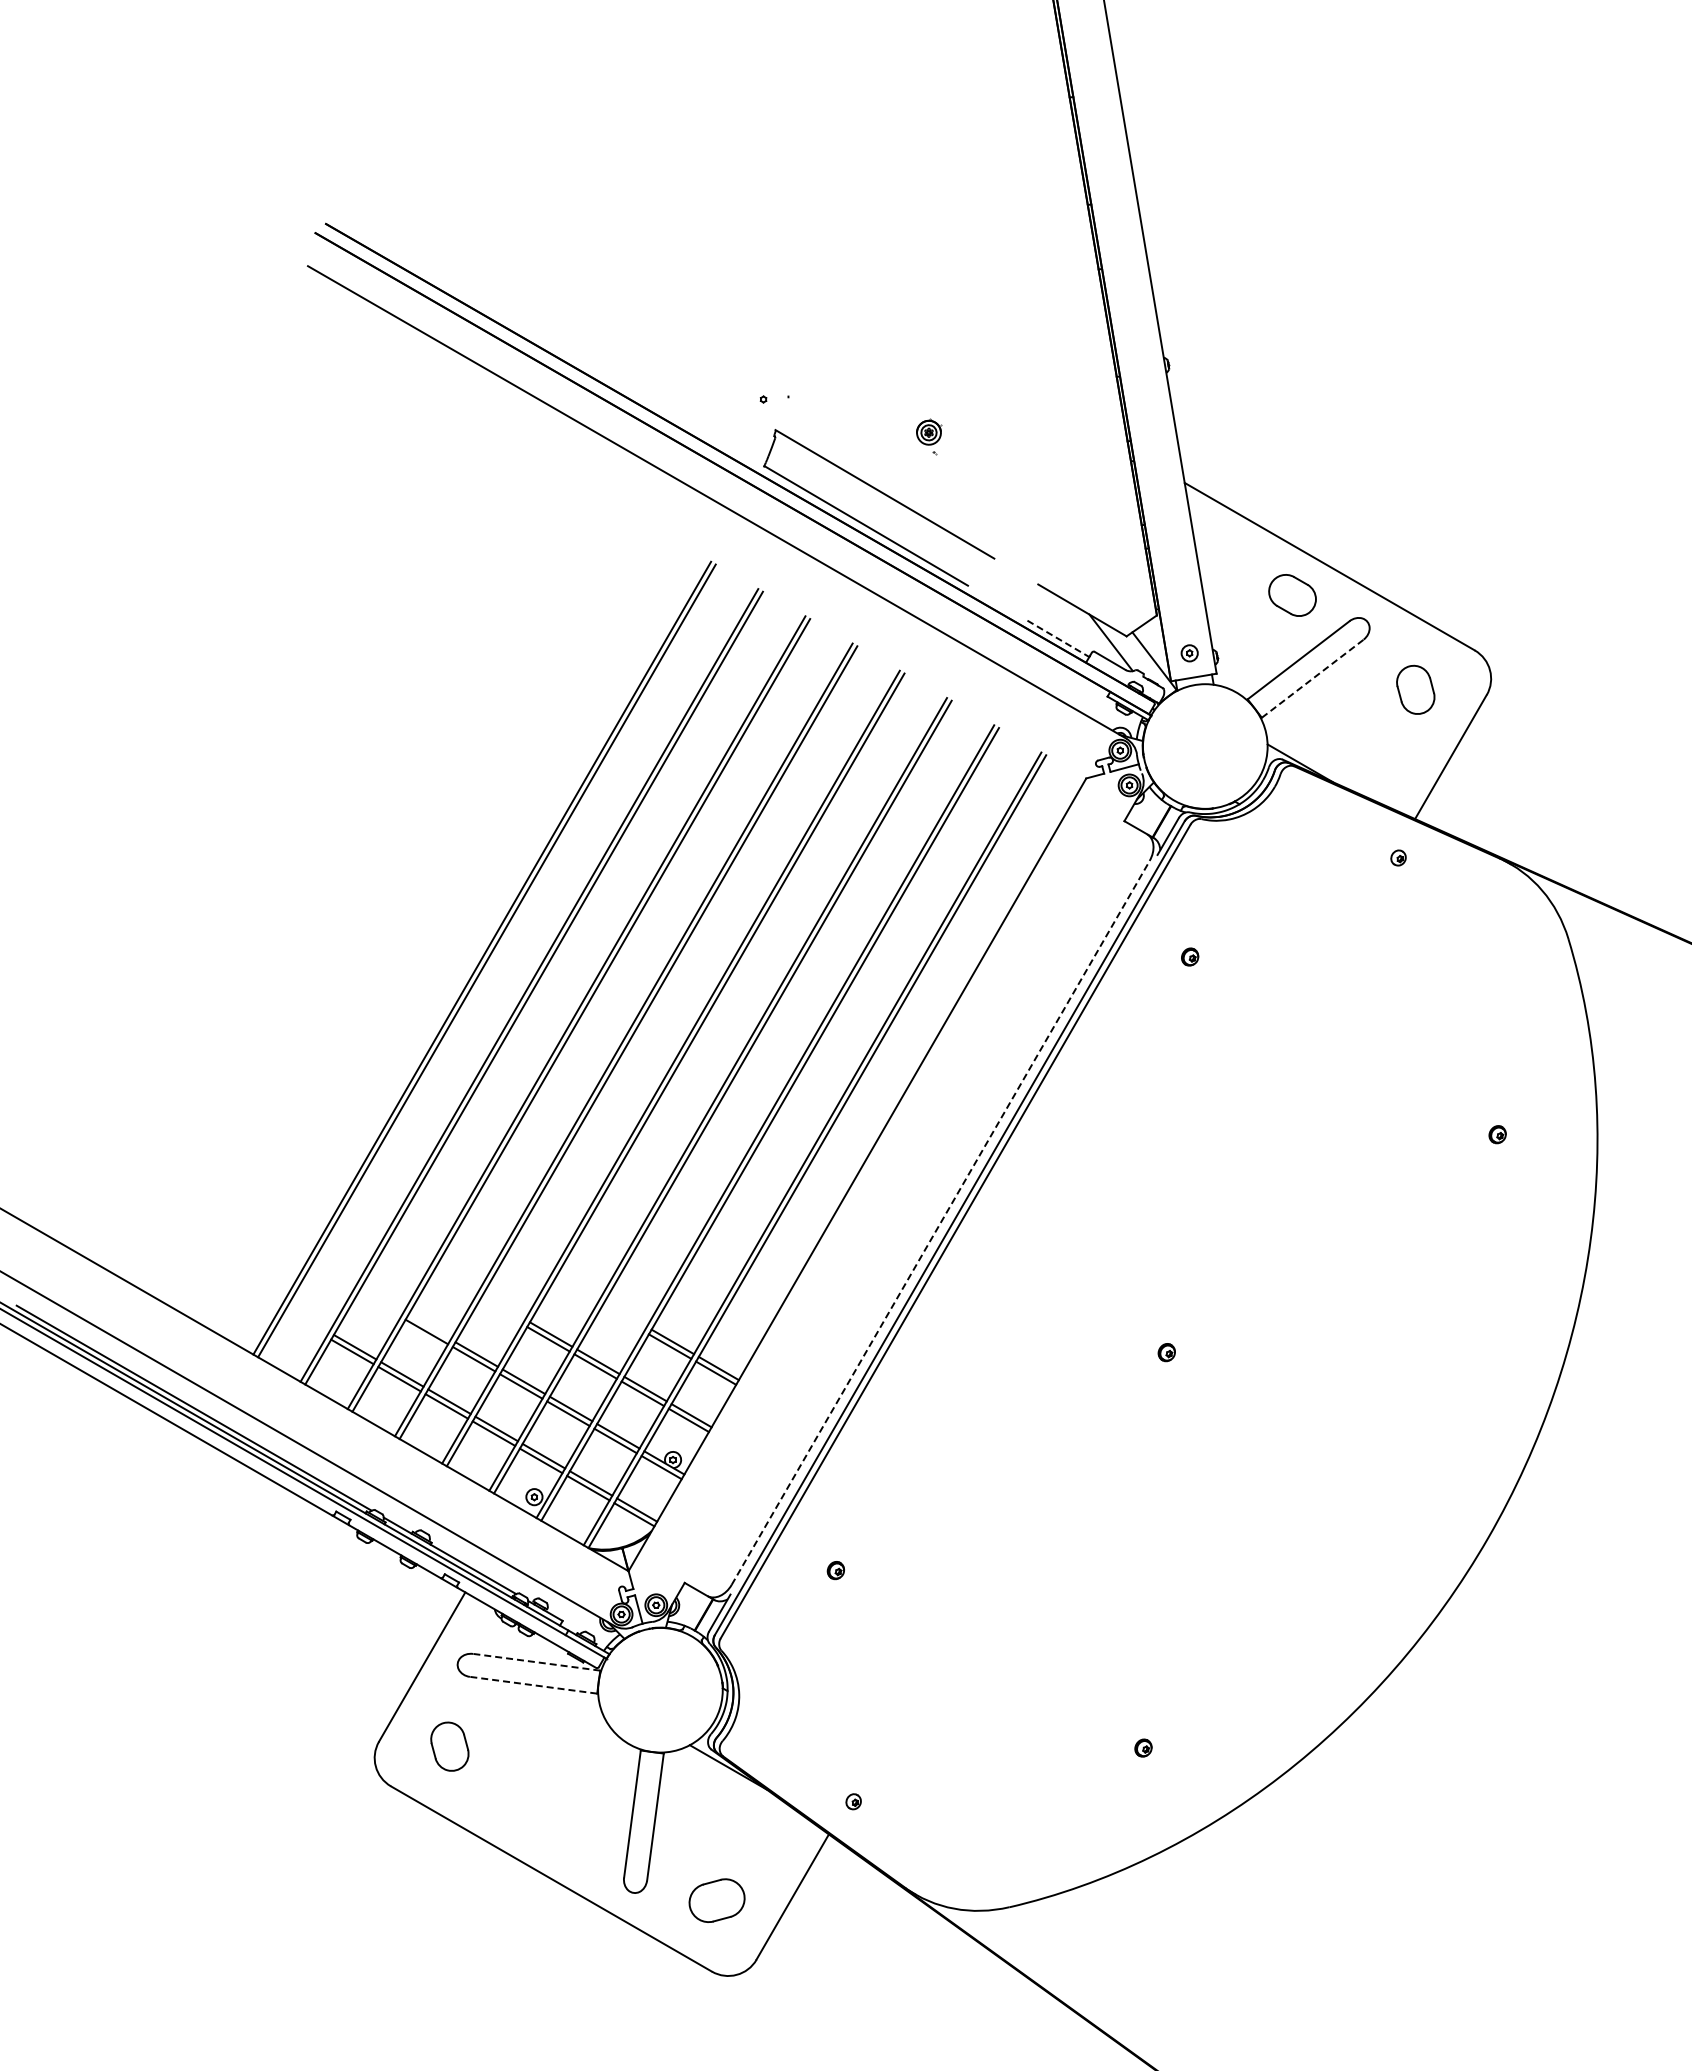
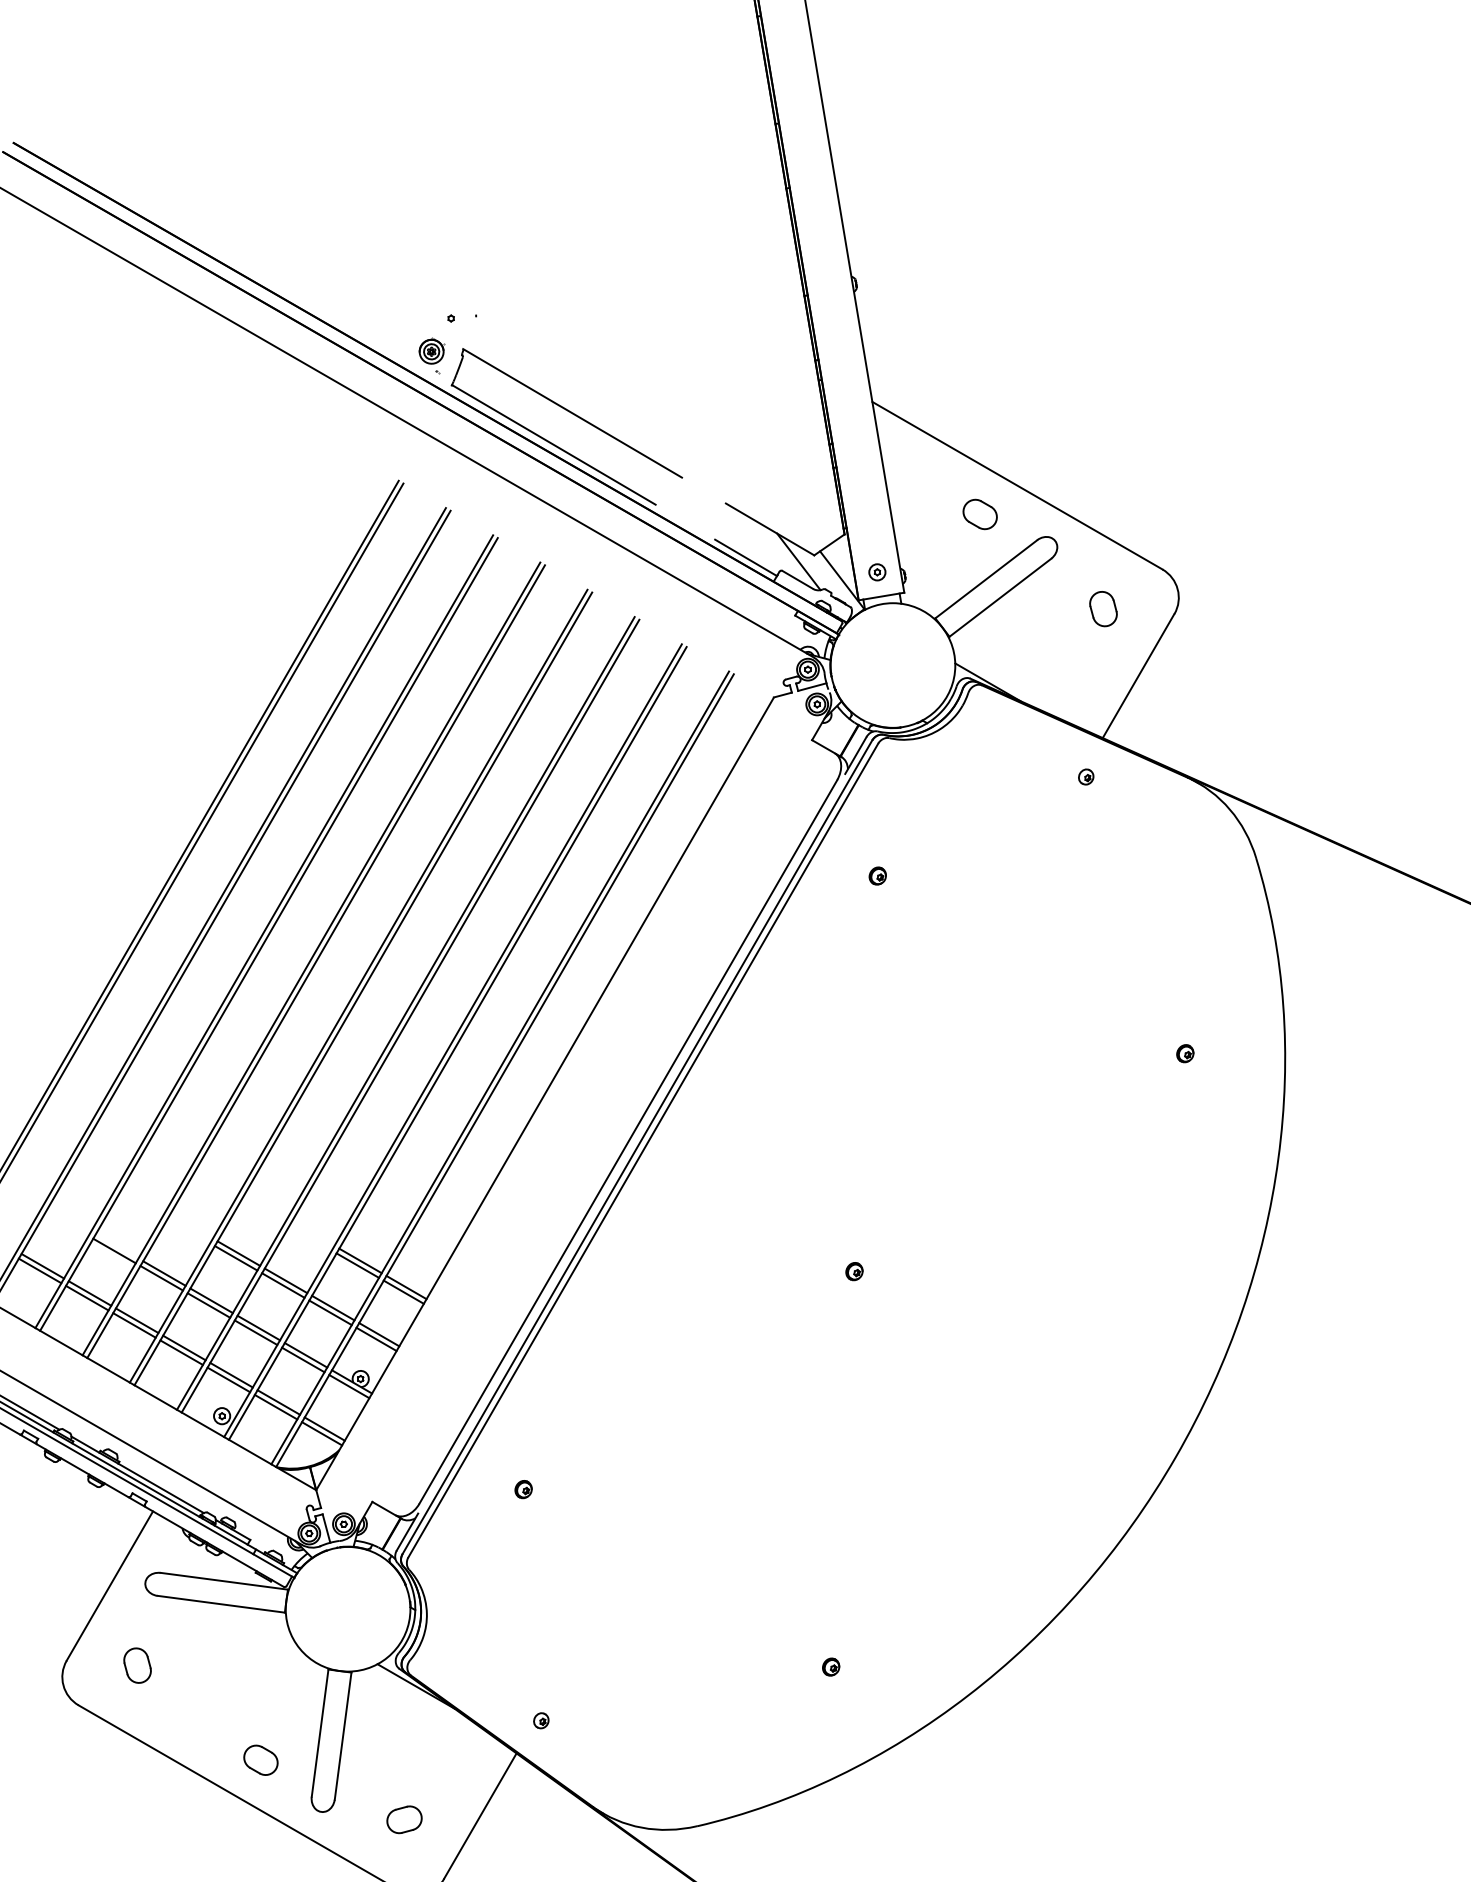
part: (929, 436) -> (432, 355), moved
part: (1292, 595) -> (980, 514), size x0.71
line: (1058, 638) -> (746, 557), dashed -> solid
line: (1313, 678) -> (1001, 597), dashed -> solid
part: (1415, 690) -> (1103, 609), size x0.71
line: (940, 1222) -> (628, 1141), dashed -> solid
line: (536, 1662) -> (224, 1581), dashed -> solid
line: (533, 1685) -> (221, 1604), dashed -> solid
part: (449, 1746) -> (137, 1665), size x0.71
part: (572, 1840) -> (260, 1759), added
part: (716, 1900) -> (404, 1819), size x0.62

